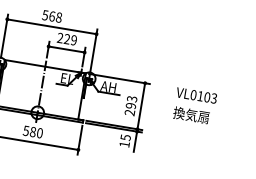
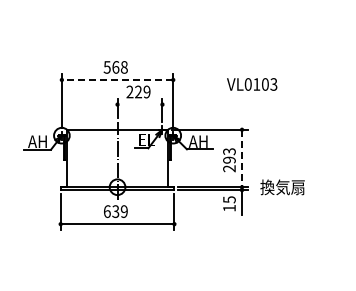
line: (51, 26) -> (117, 79), solid -> dashed
line: (66, 49) -> (139, 104), removed
text: (196, 95) -> (252, 84), moved
line: (141, 107) -> (242, 159), solid -> dashed
text: (191, 115) -> (282, 187), moved
text: (32, 131) -> (115, 211), 580 -> 639

